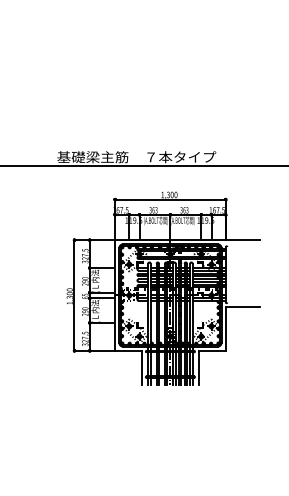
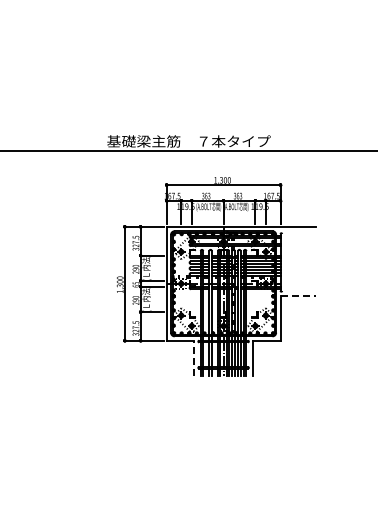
line: (243, 307) -> (298, 296), solid -> dashed
line: (141, 368) -> (193, 358), solid -> dashed

